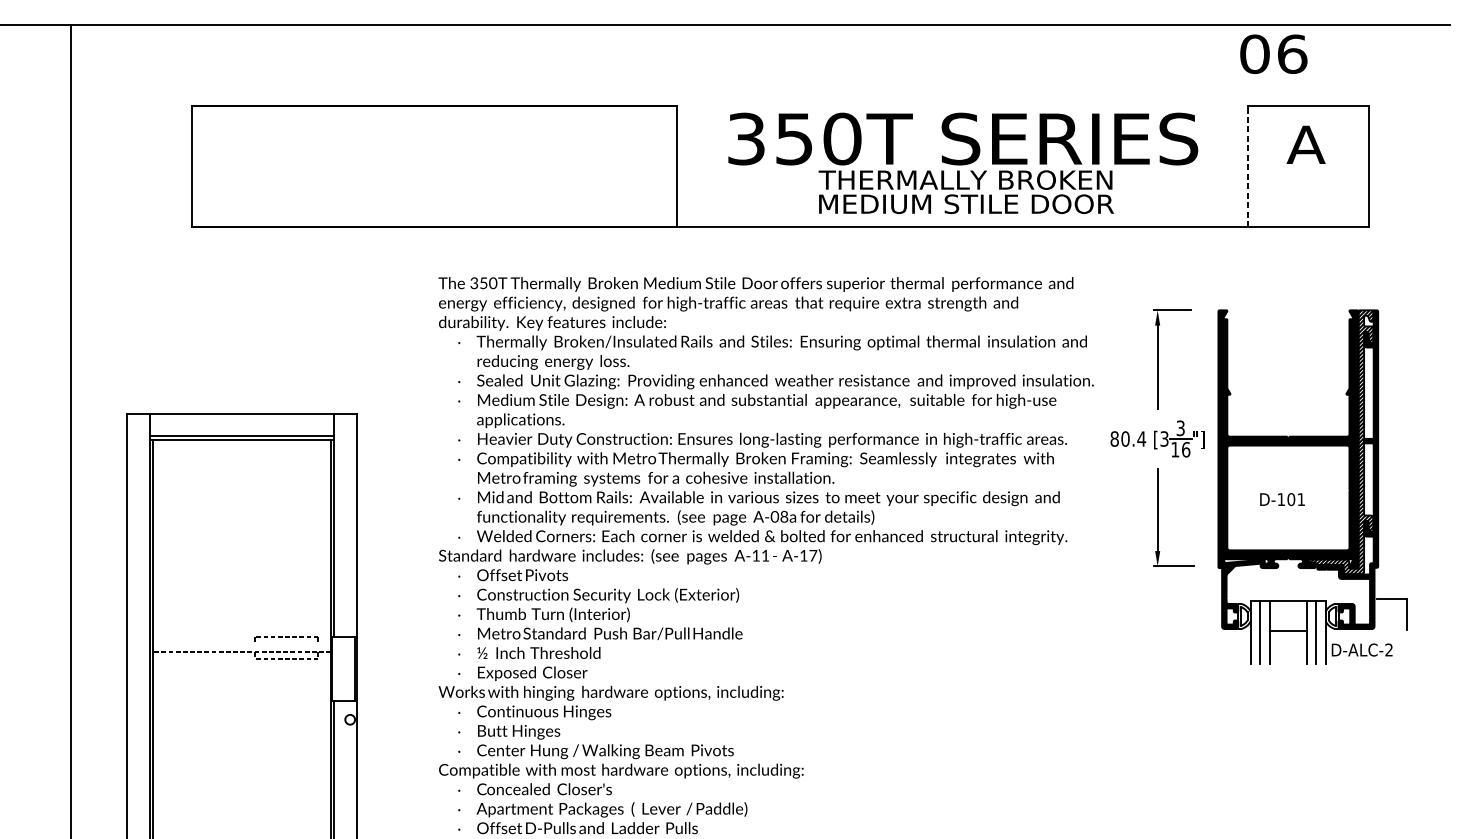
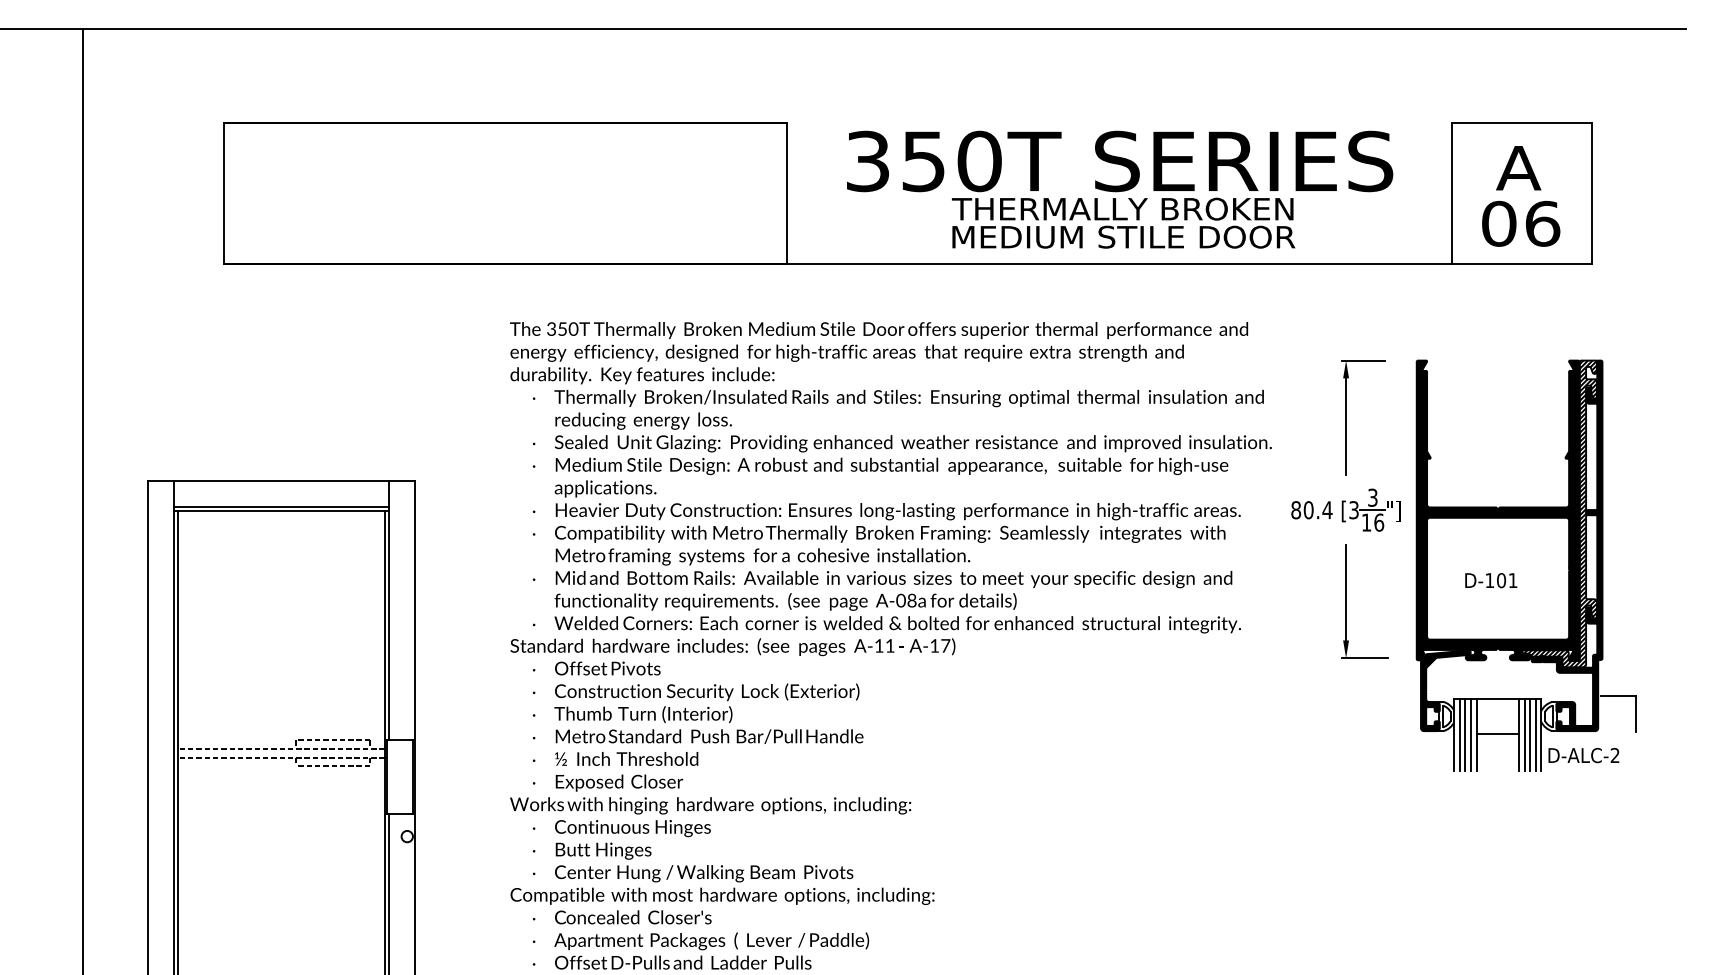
text: (1274, 53) -> (1521, 223), moved
line: (1248, 165) -> (1451, 192), dashed -> solid
line: (1255, 631) -> (1459, 734), added
line: (1264, 631) -> (1470, 734), added
line: (1311, 631) -> (1524, 734), added
line: (1320, 631) -> (1535, 734), added
line: (242, 643) -> (281, 748), added

